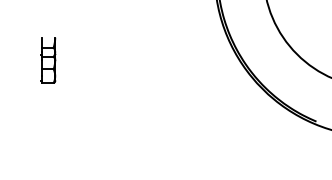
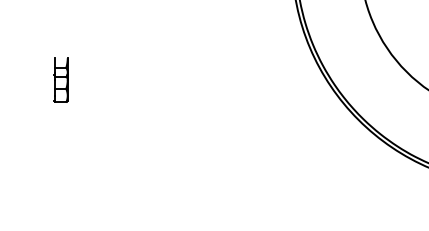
part: (48, 60) -> (61, 80), size x0.7

